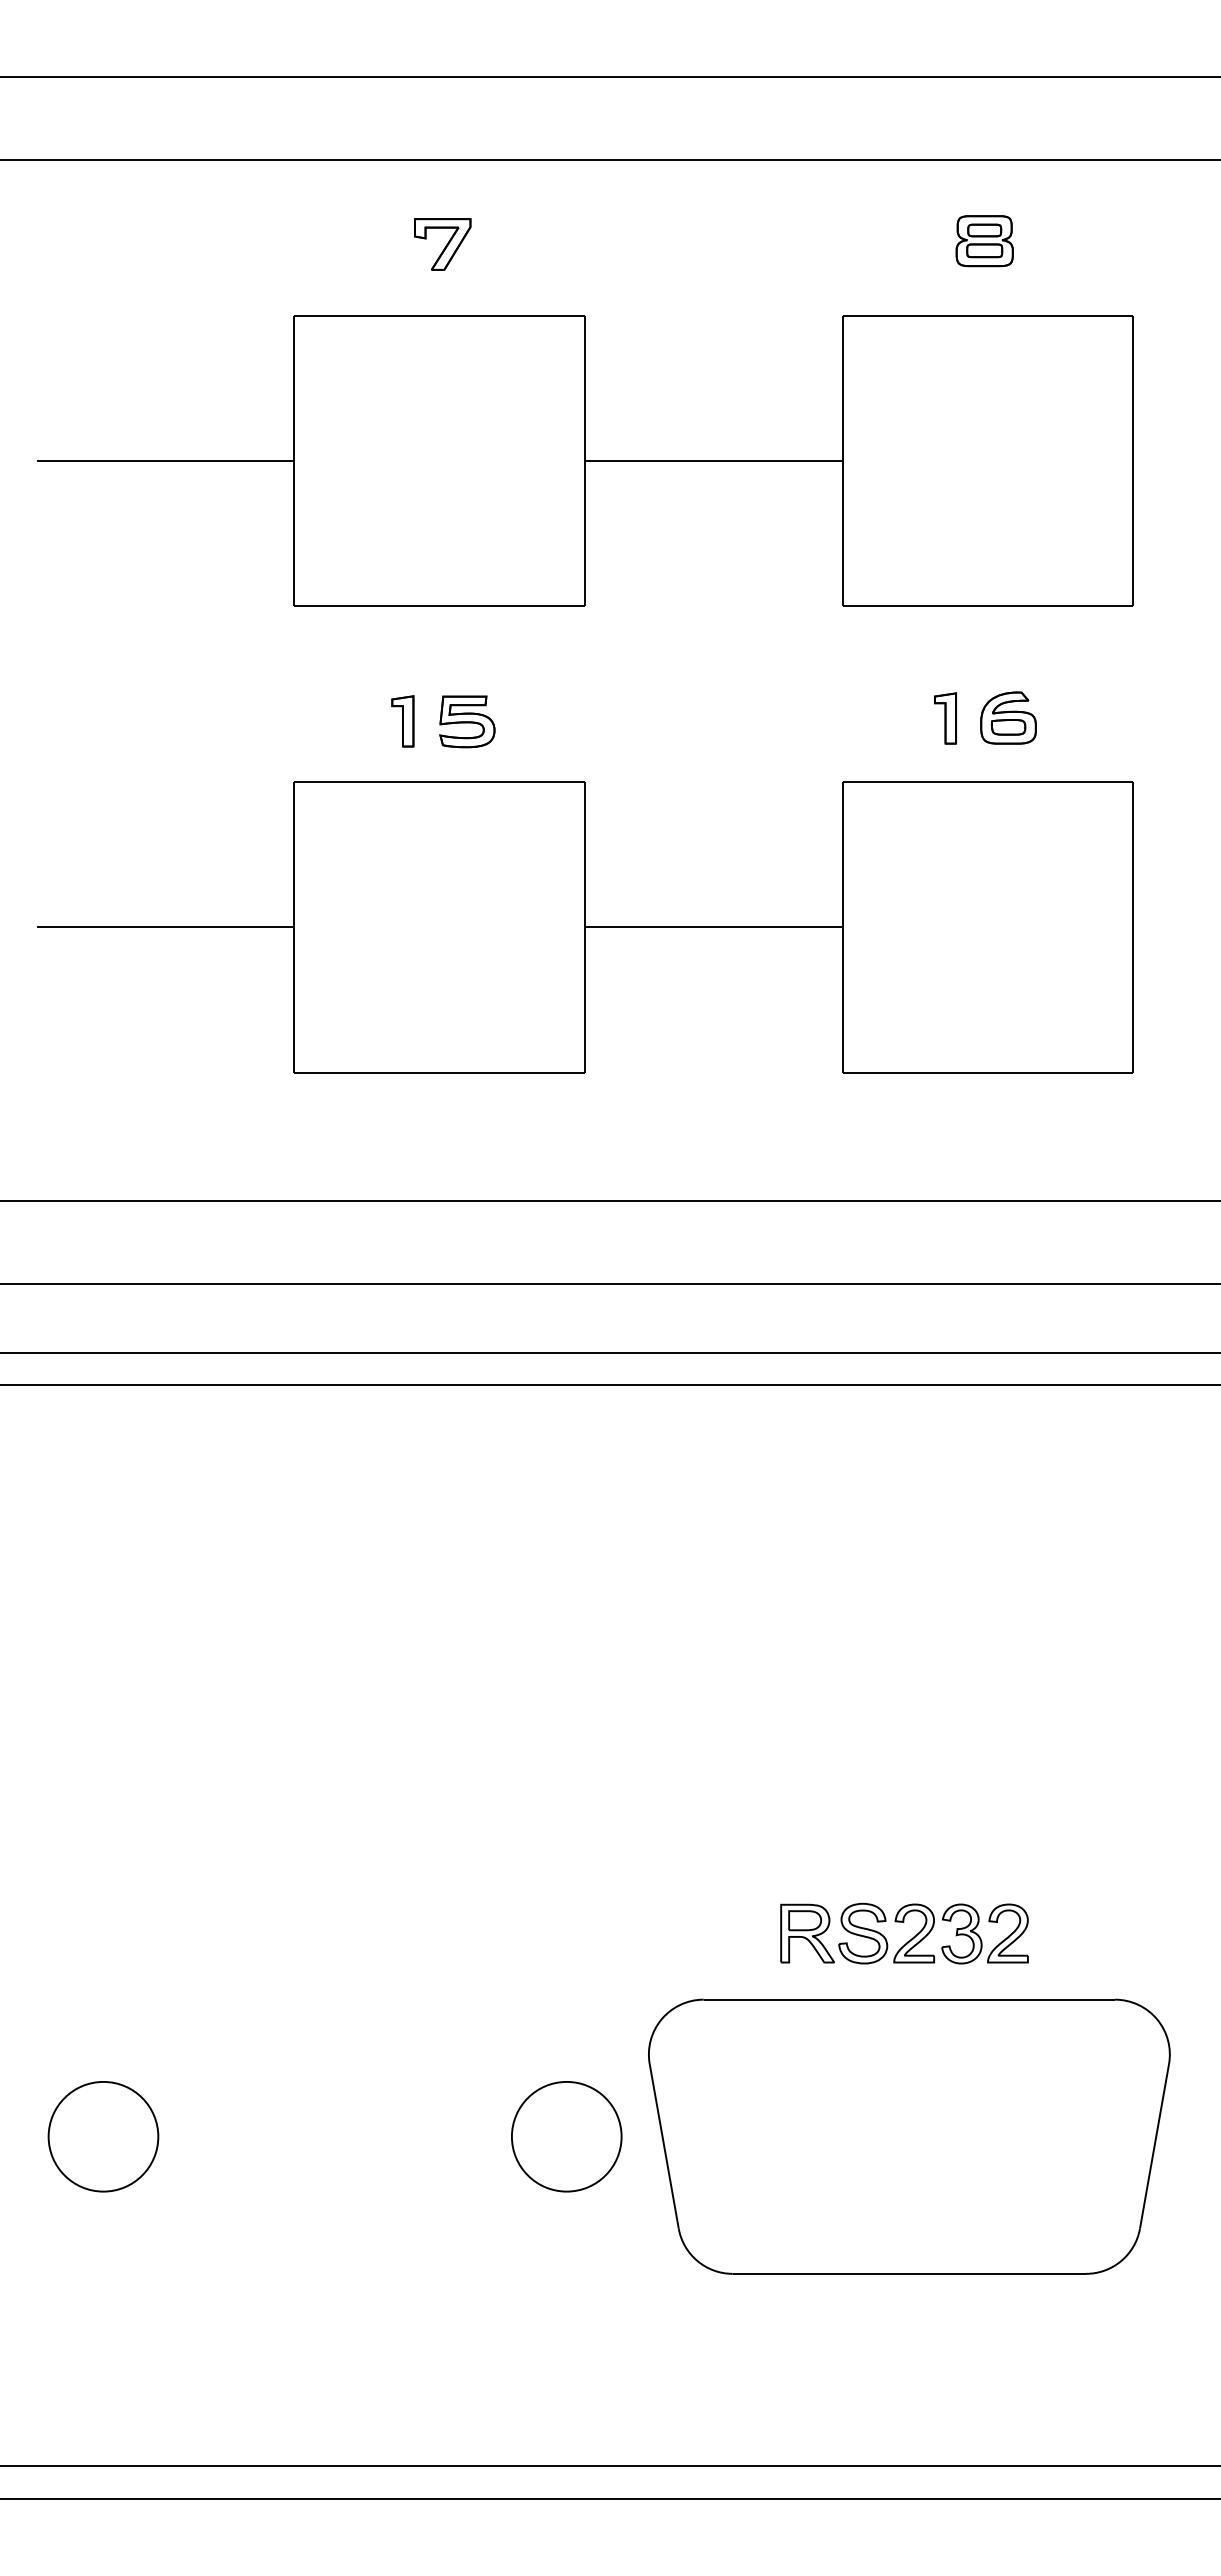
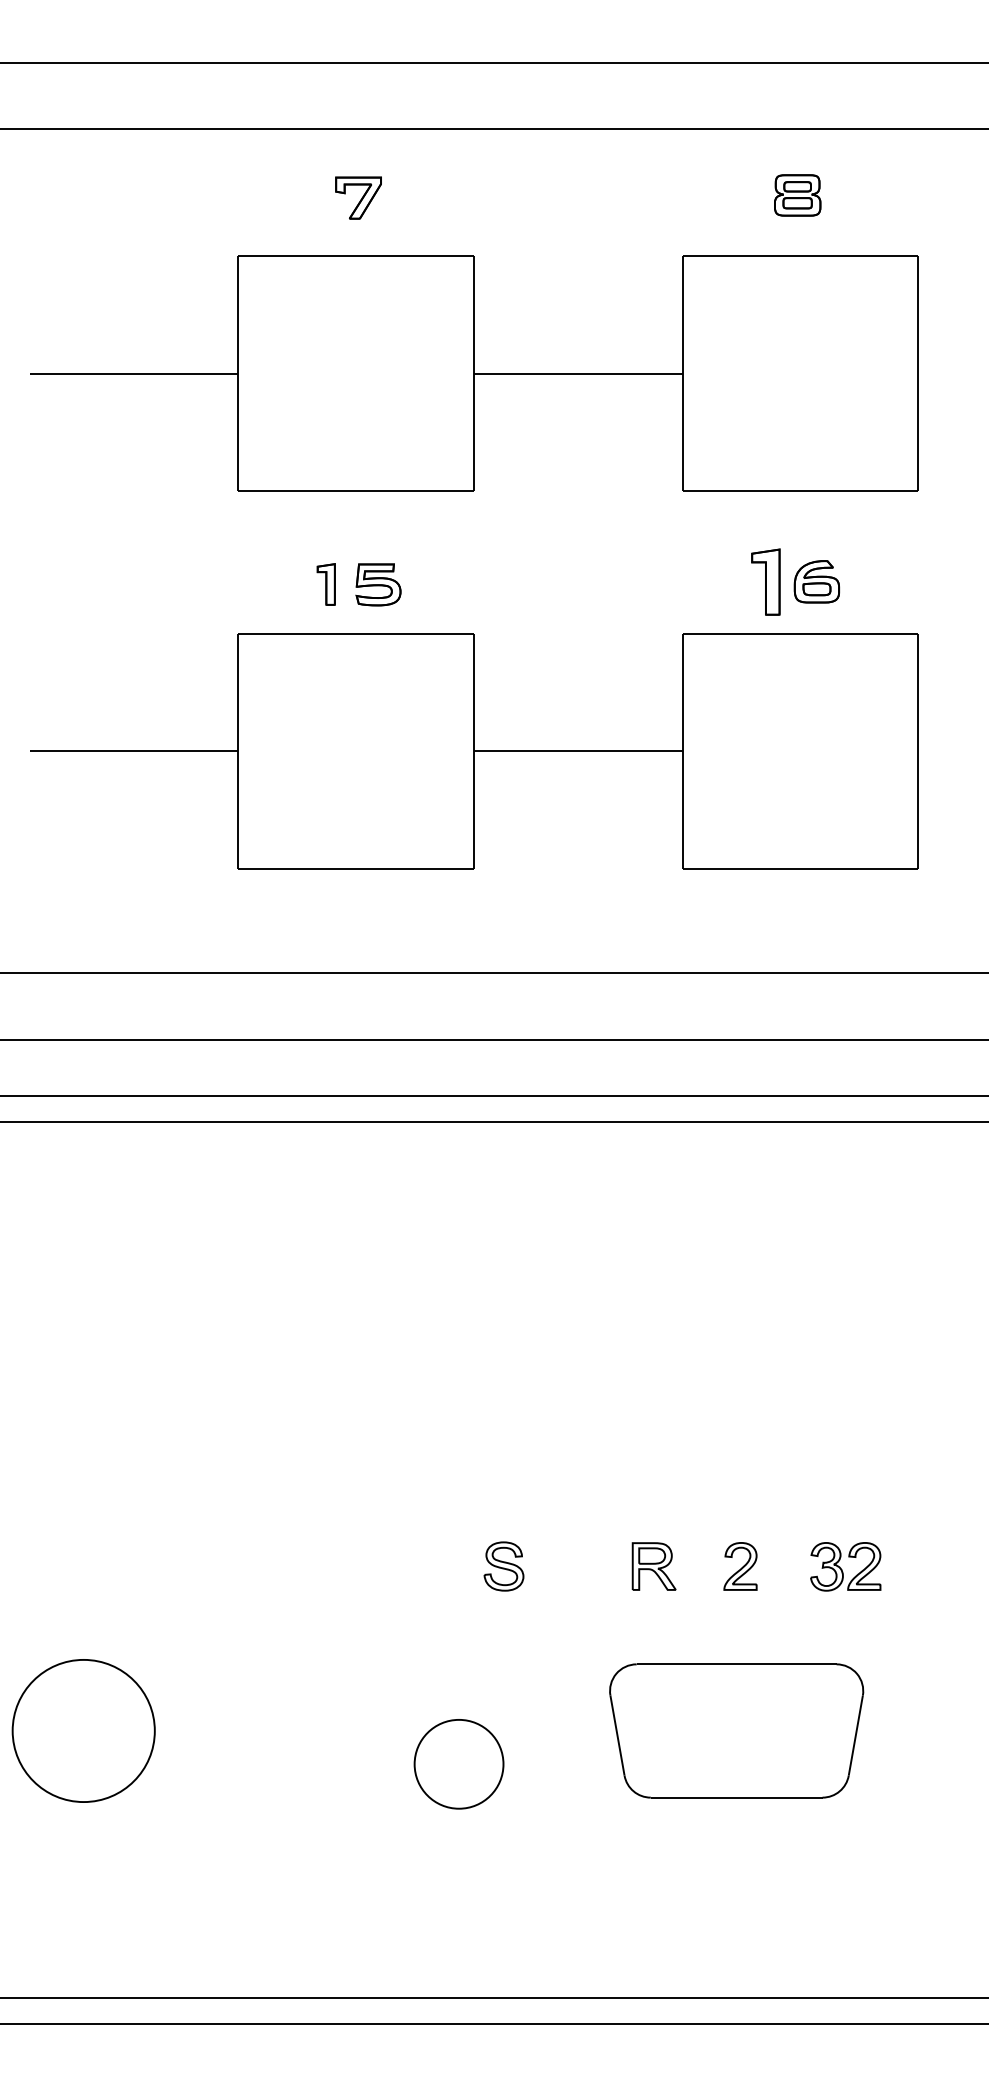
part: (945, 718) -> (765, 582), size x1.6
part: (863, 1933) -> (504, 1566), moved
part: (984, 1933) -> (845, 1566), moved
part: (103, 2136) -> (83, 1730), size x1.6
part: (566, 2136) -> (458, 1764), moved
part: (909, 2136) -> (736, 1730), size x0.6

